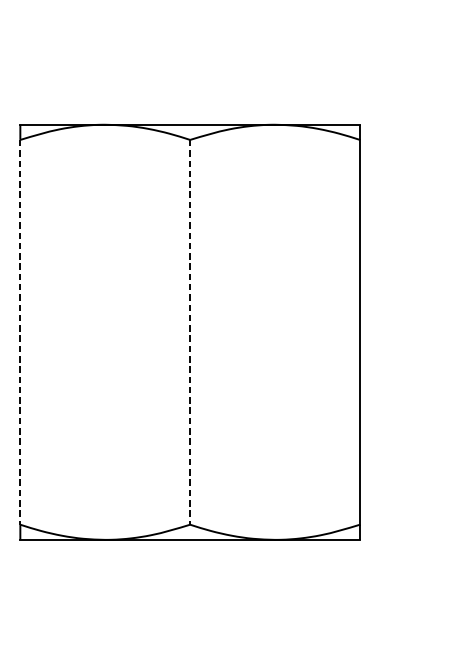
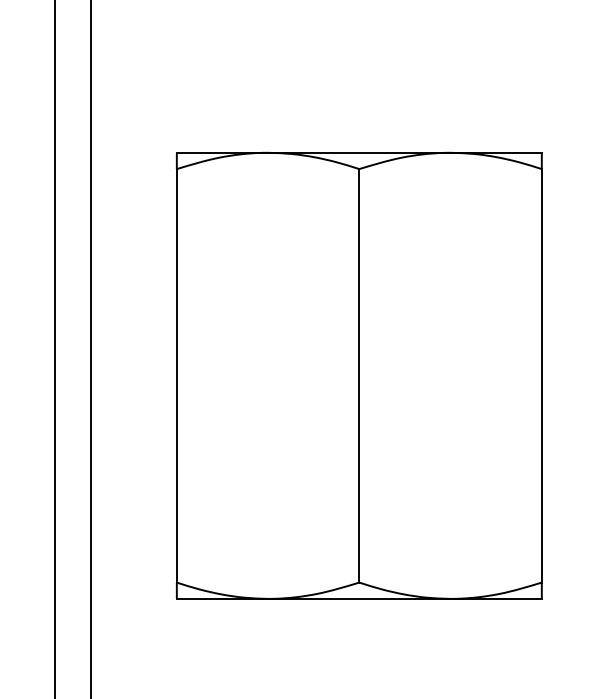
line: (20, 332) -> (176, 375), dashed -> solid
line: (190, 332) -> (359, 375), dashed -> solid

